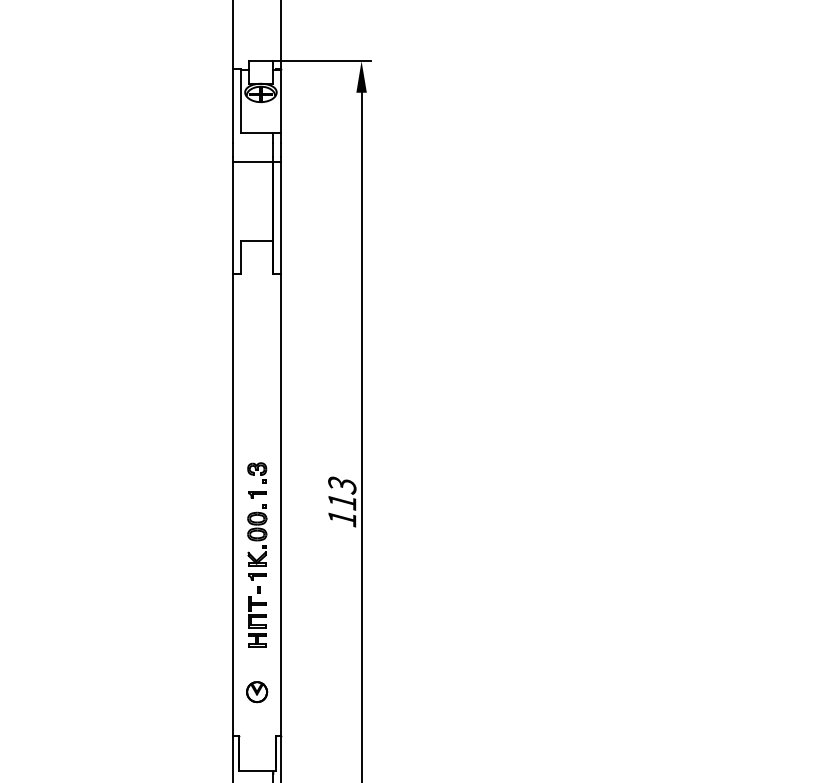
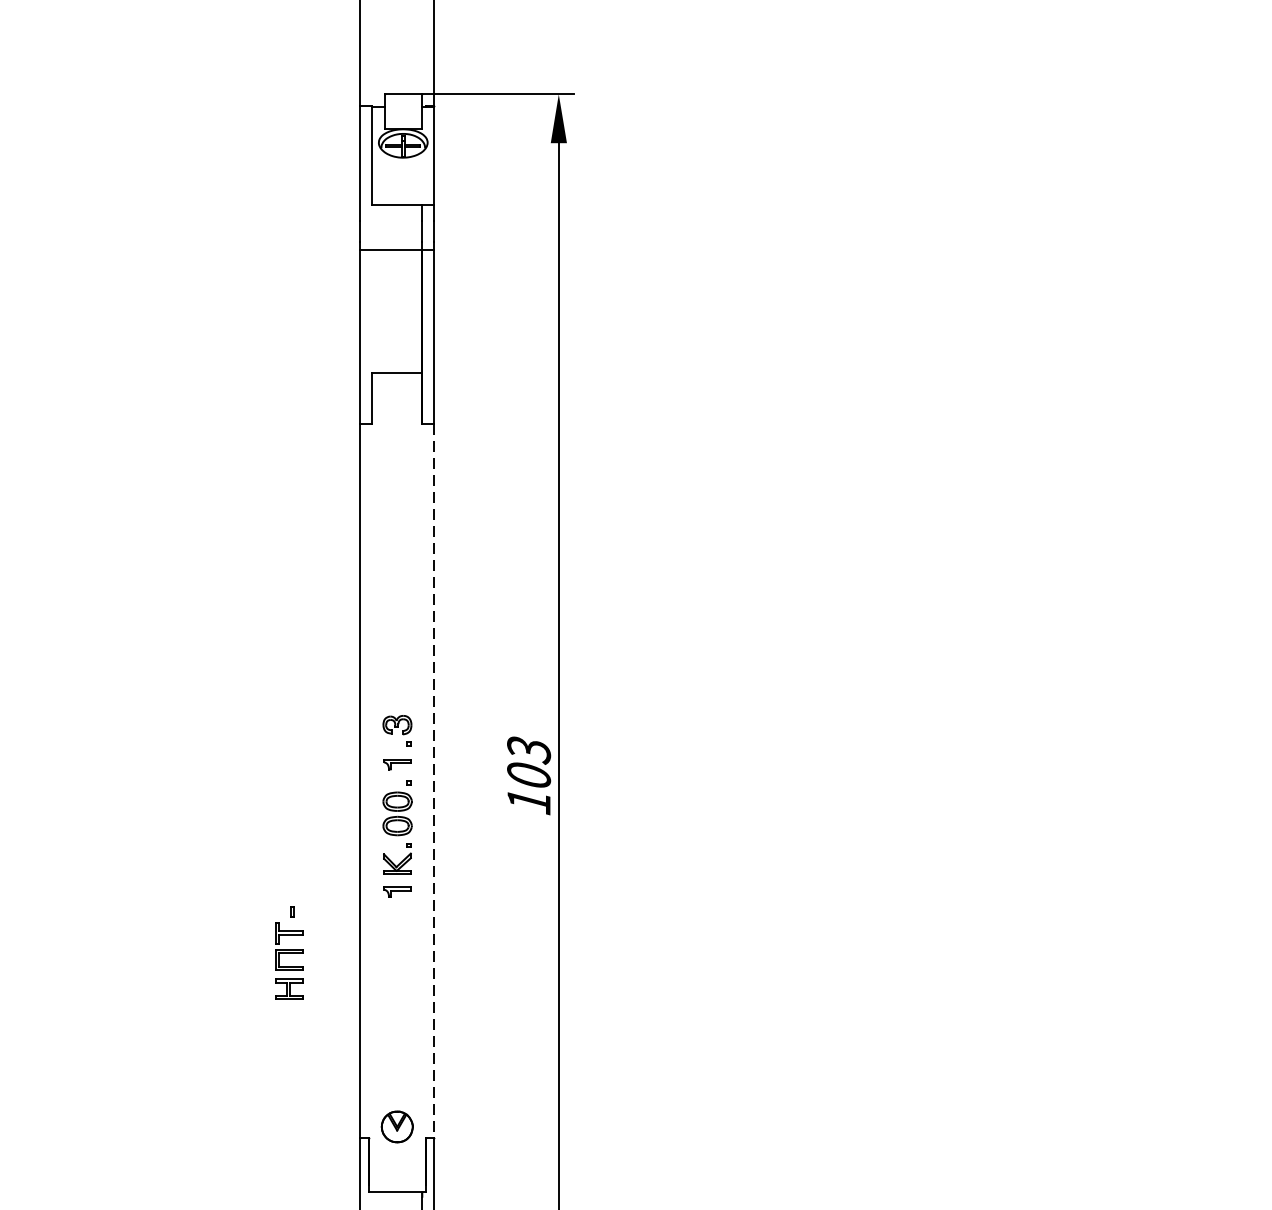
text: (342, 501) -> (529, 775), 113 -> 103
line: (281, 505) -> (435, 781), solid -> dashed
part: (257, 616) -> (289, 952), moved
part: (257, 692) -> (397, 1127), moved

